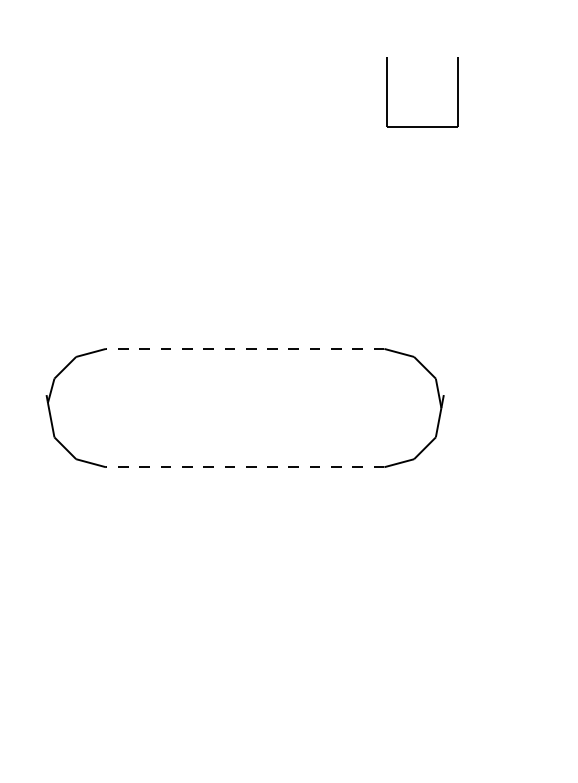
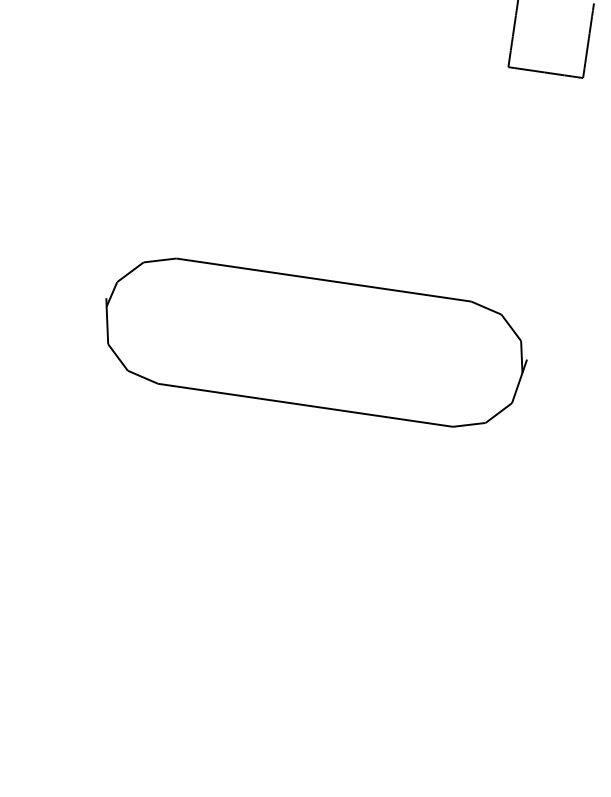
line: (244, 348) -> (323, 279), dashed -> solid
line: (244, 467) -> (304, 405), dashed -> solid

